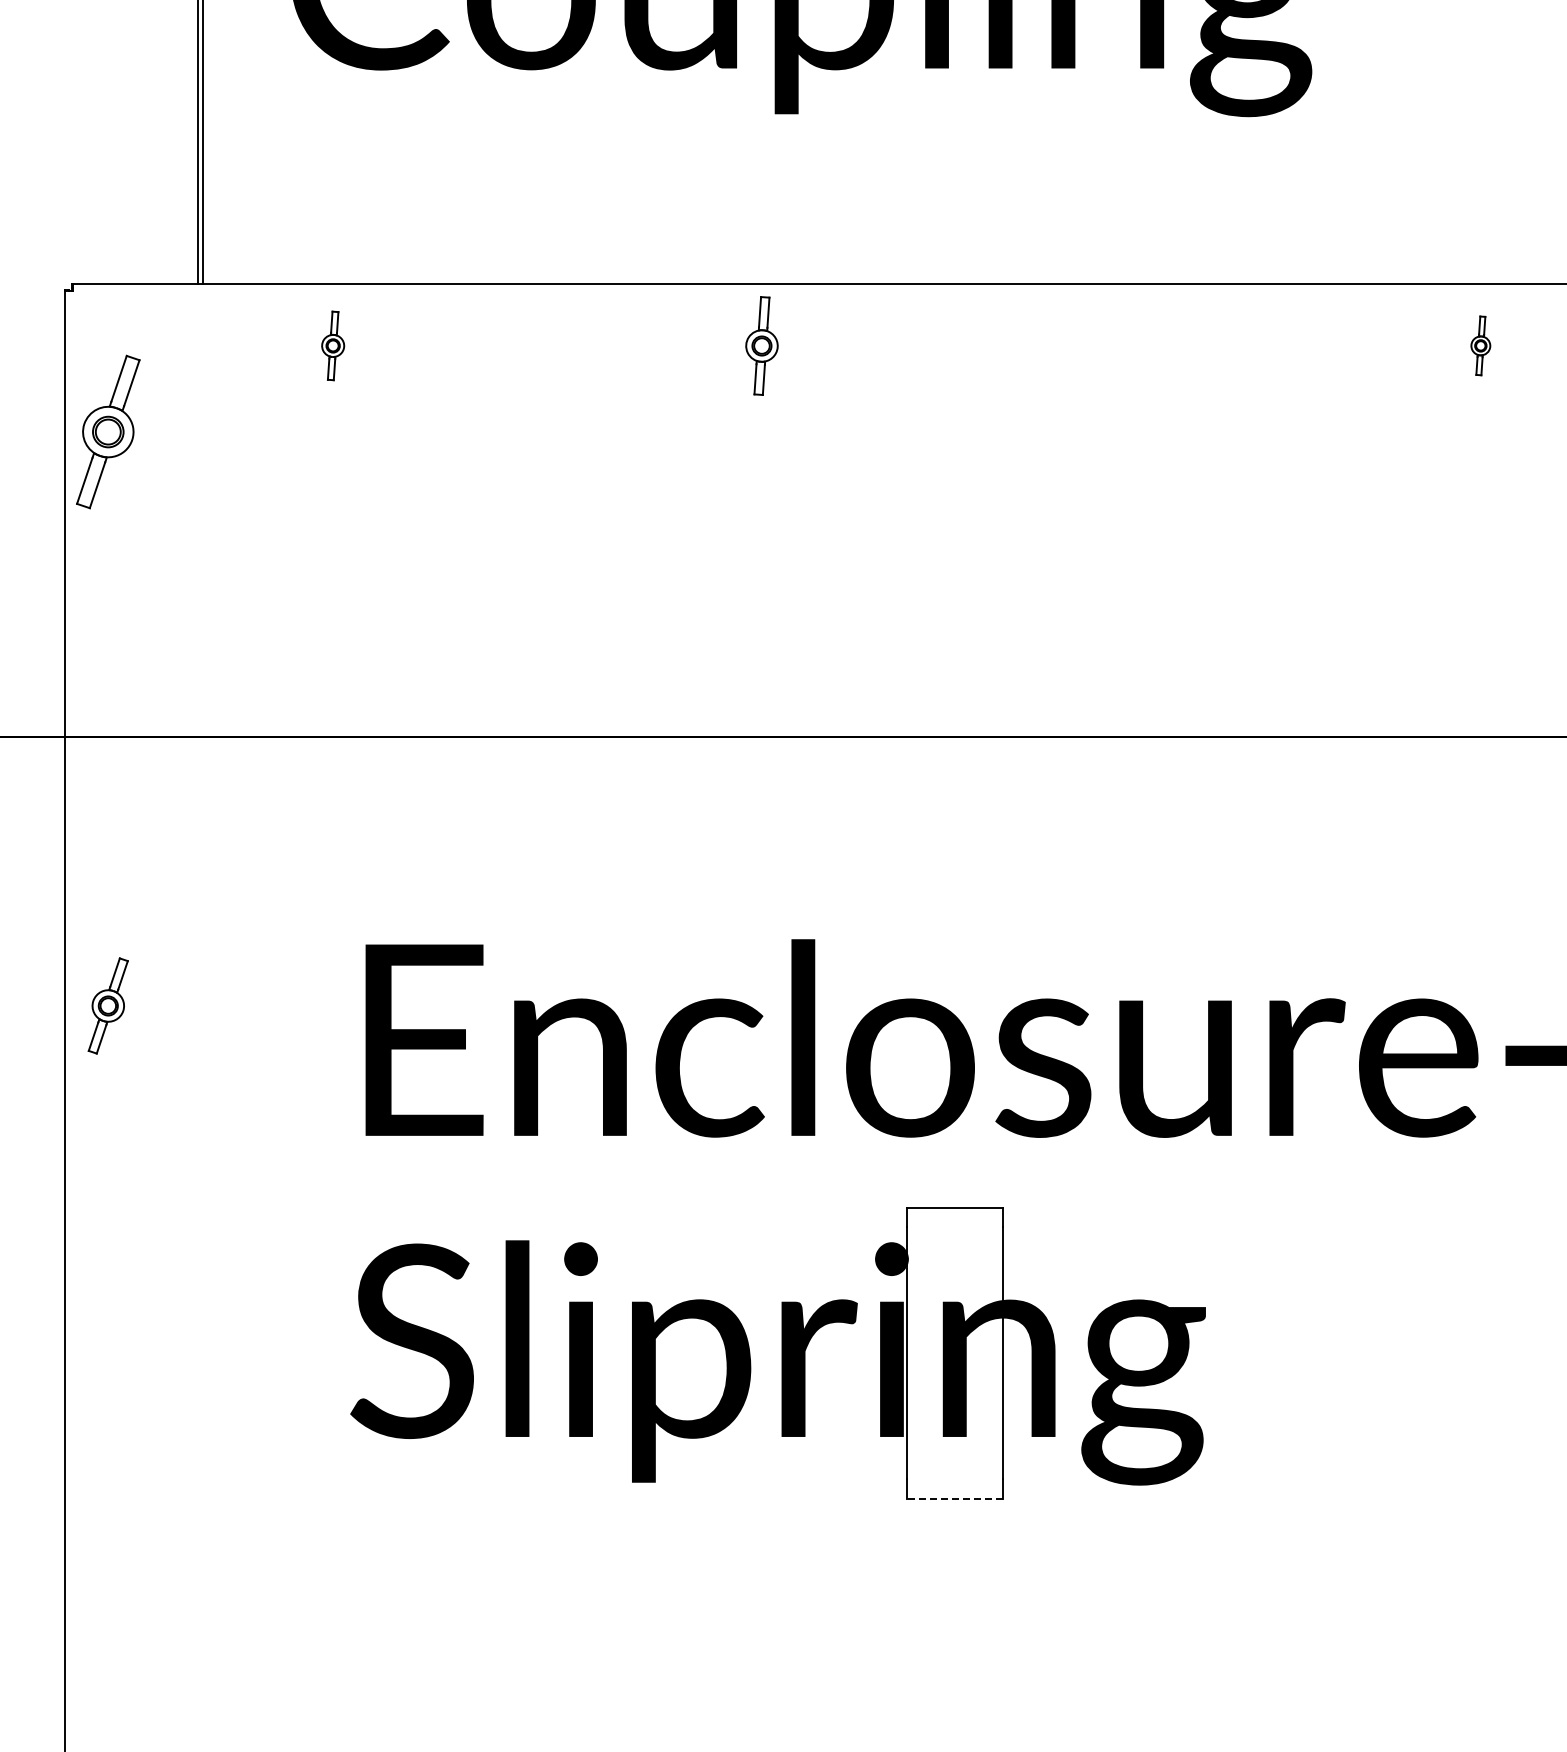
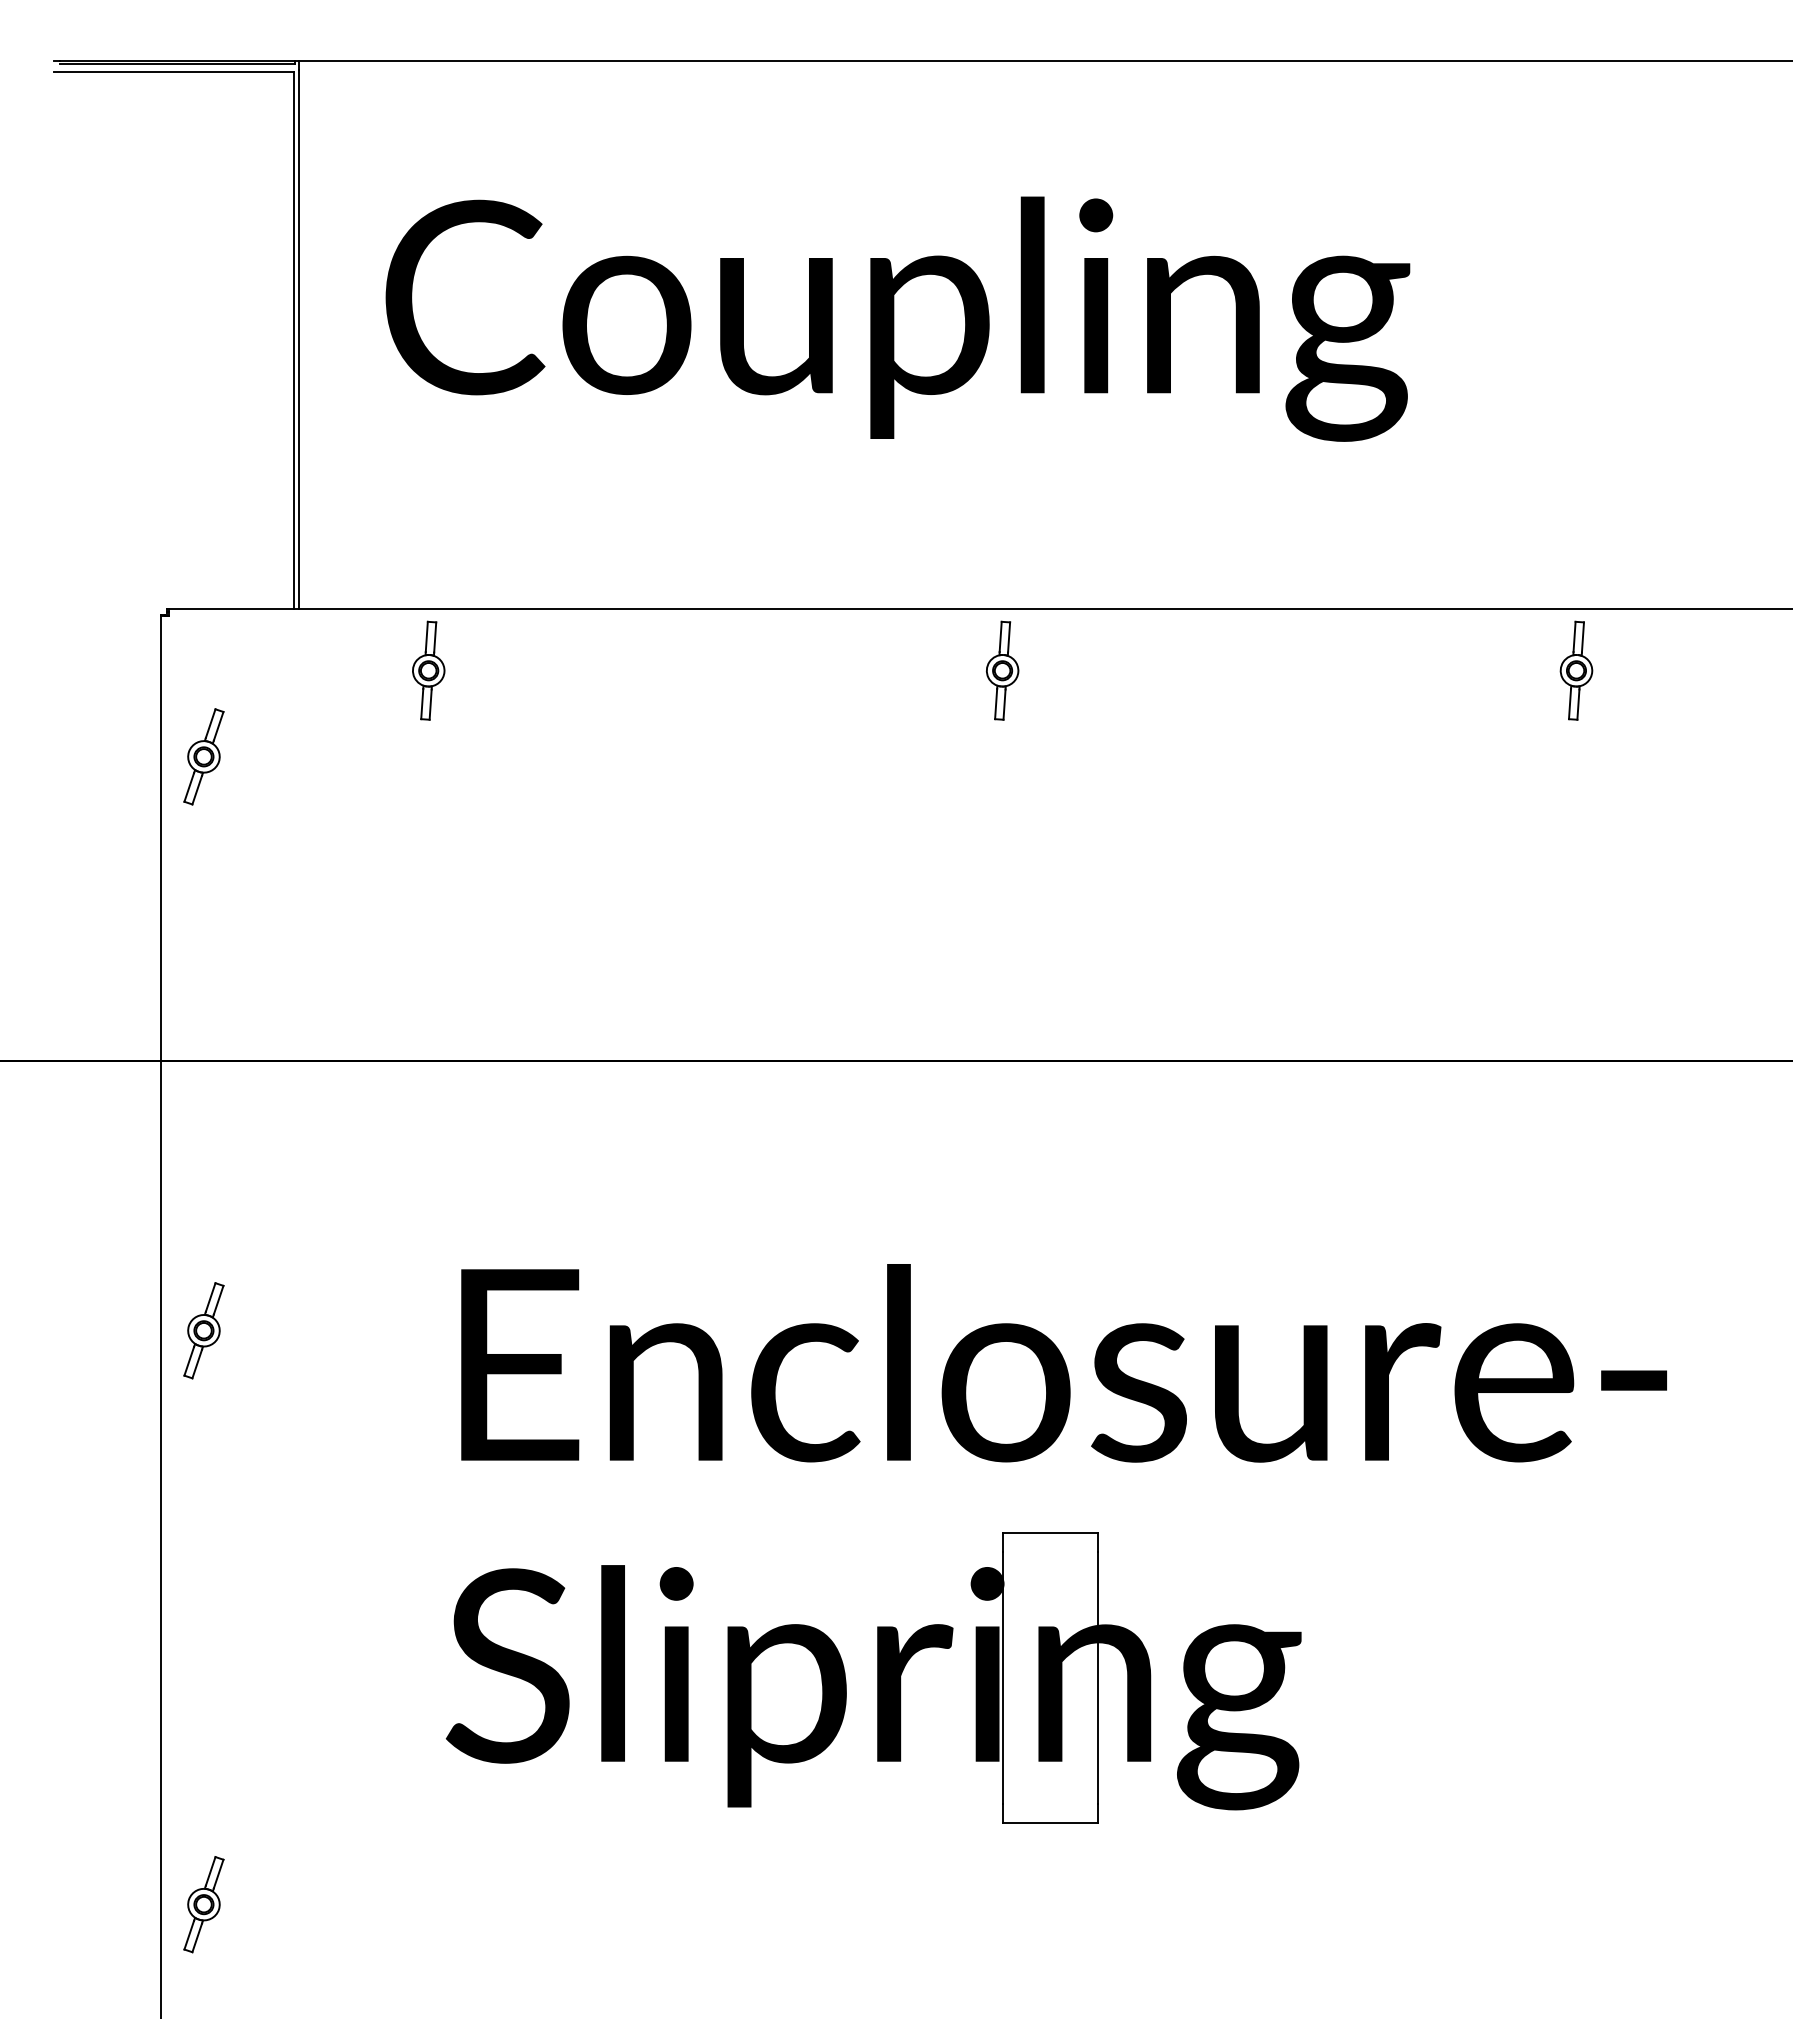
part: (332, 345) -> (428, 670), size x1.43
part: (761, 345) -> (1002, 670), moved
part: (1480, 345) -> (1576, 670), size x1.67
part: (107, 431) -> (203, 756), size x0.62
line: (954, 1498) -> (1050, 1823), dashed -> solid
part: (107, 1579) -> (203, 1904), added

